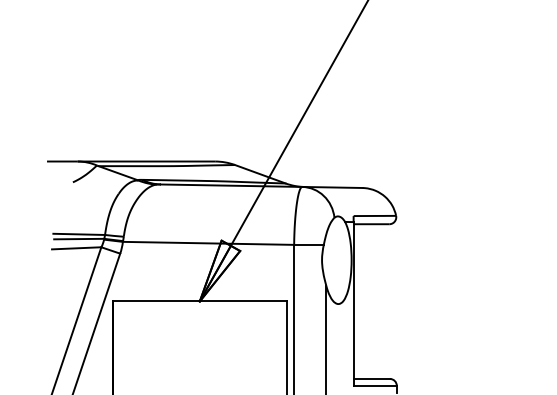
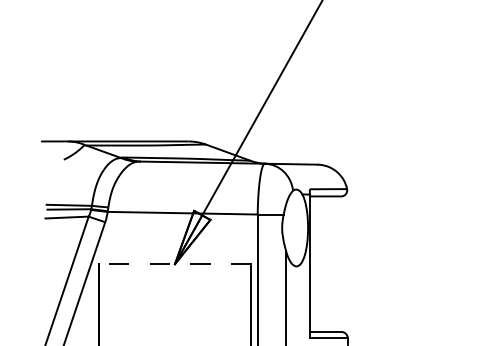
line: (199, 301) -> (174, 264), solid -> dashed

